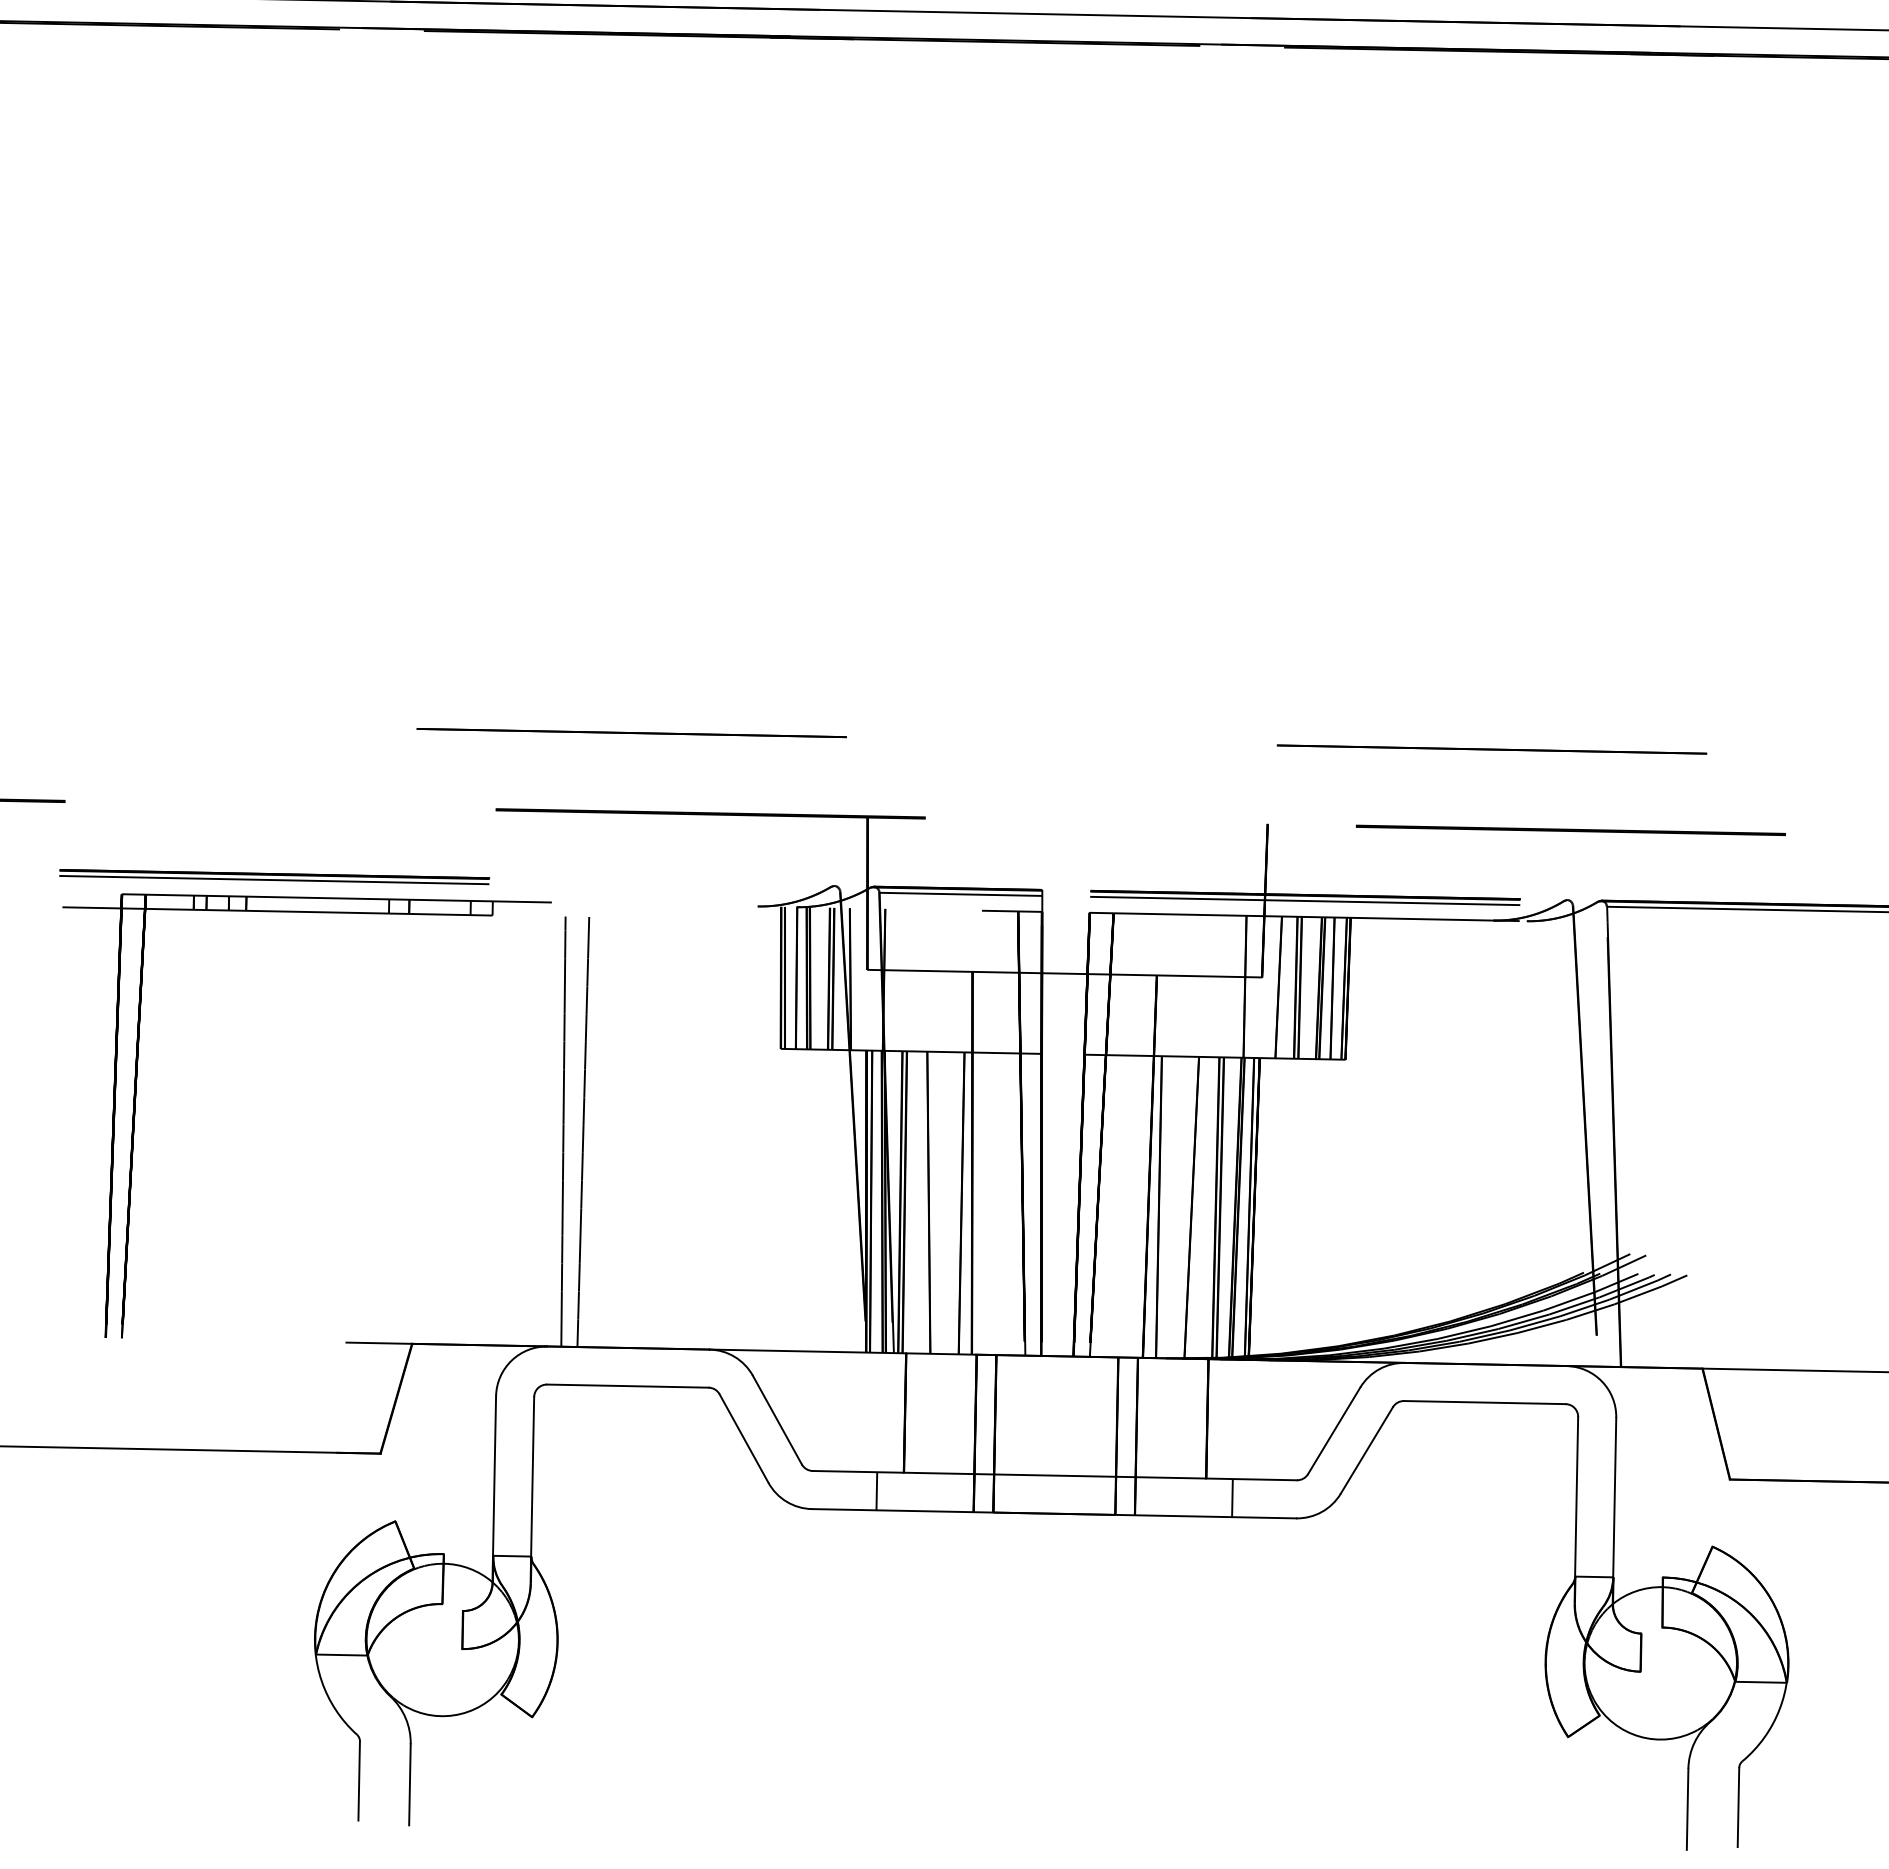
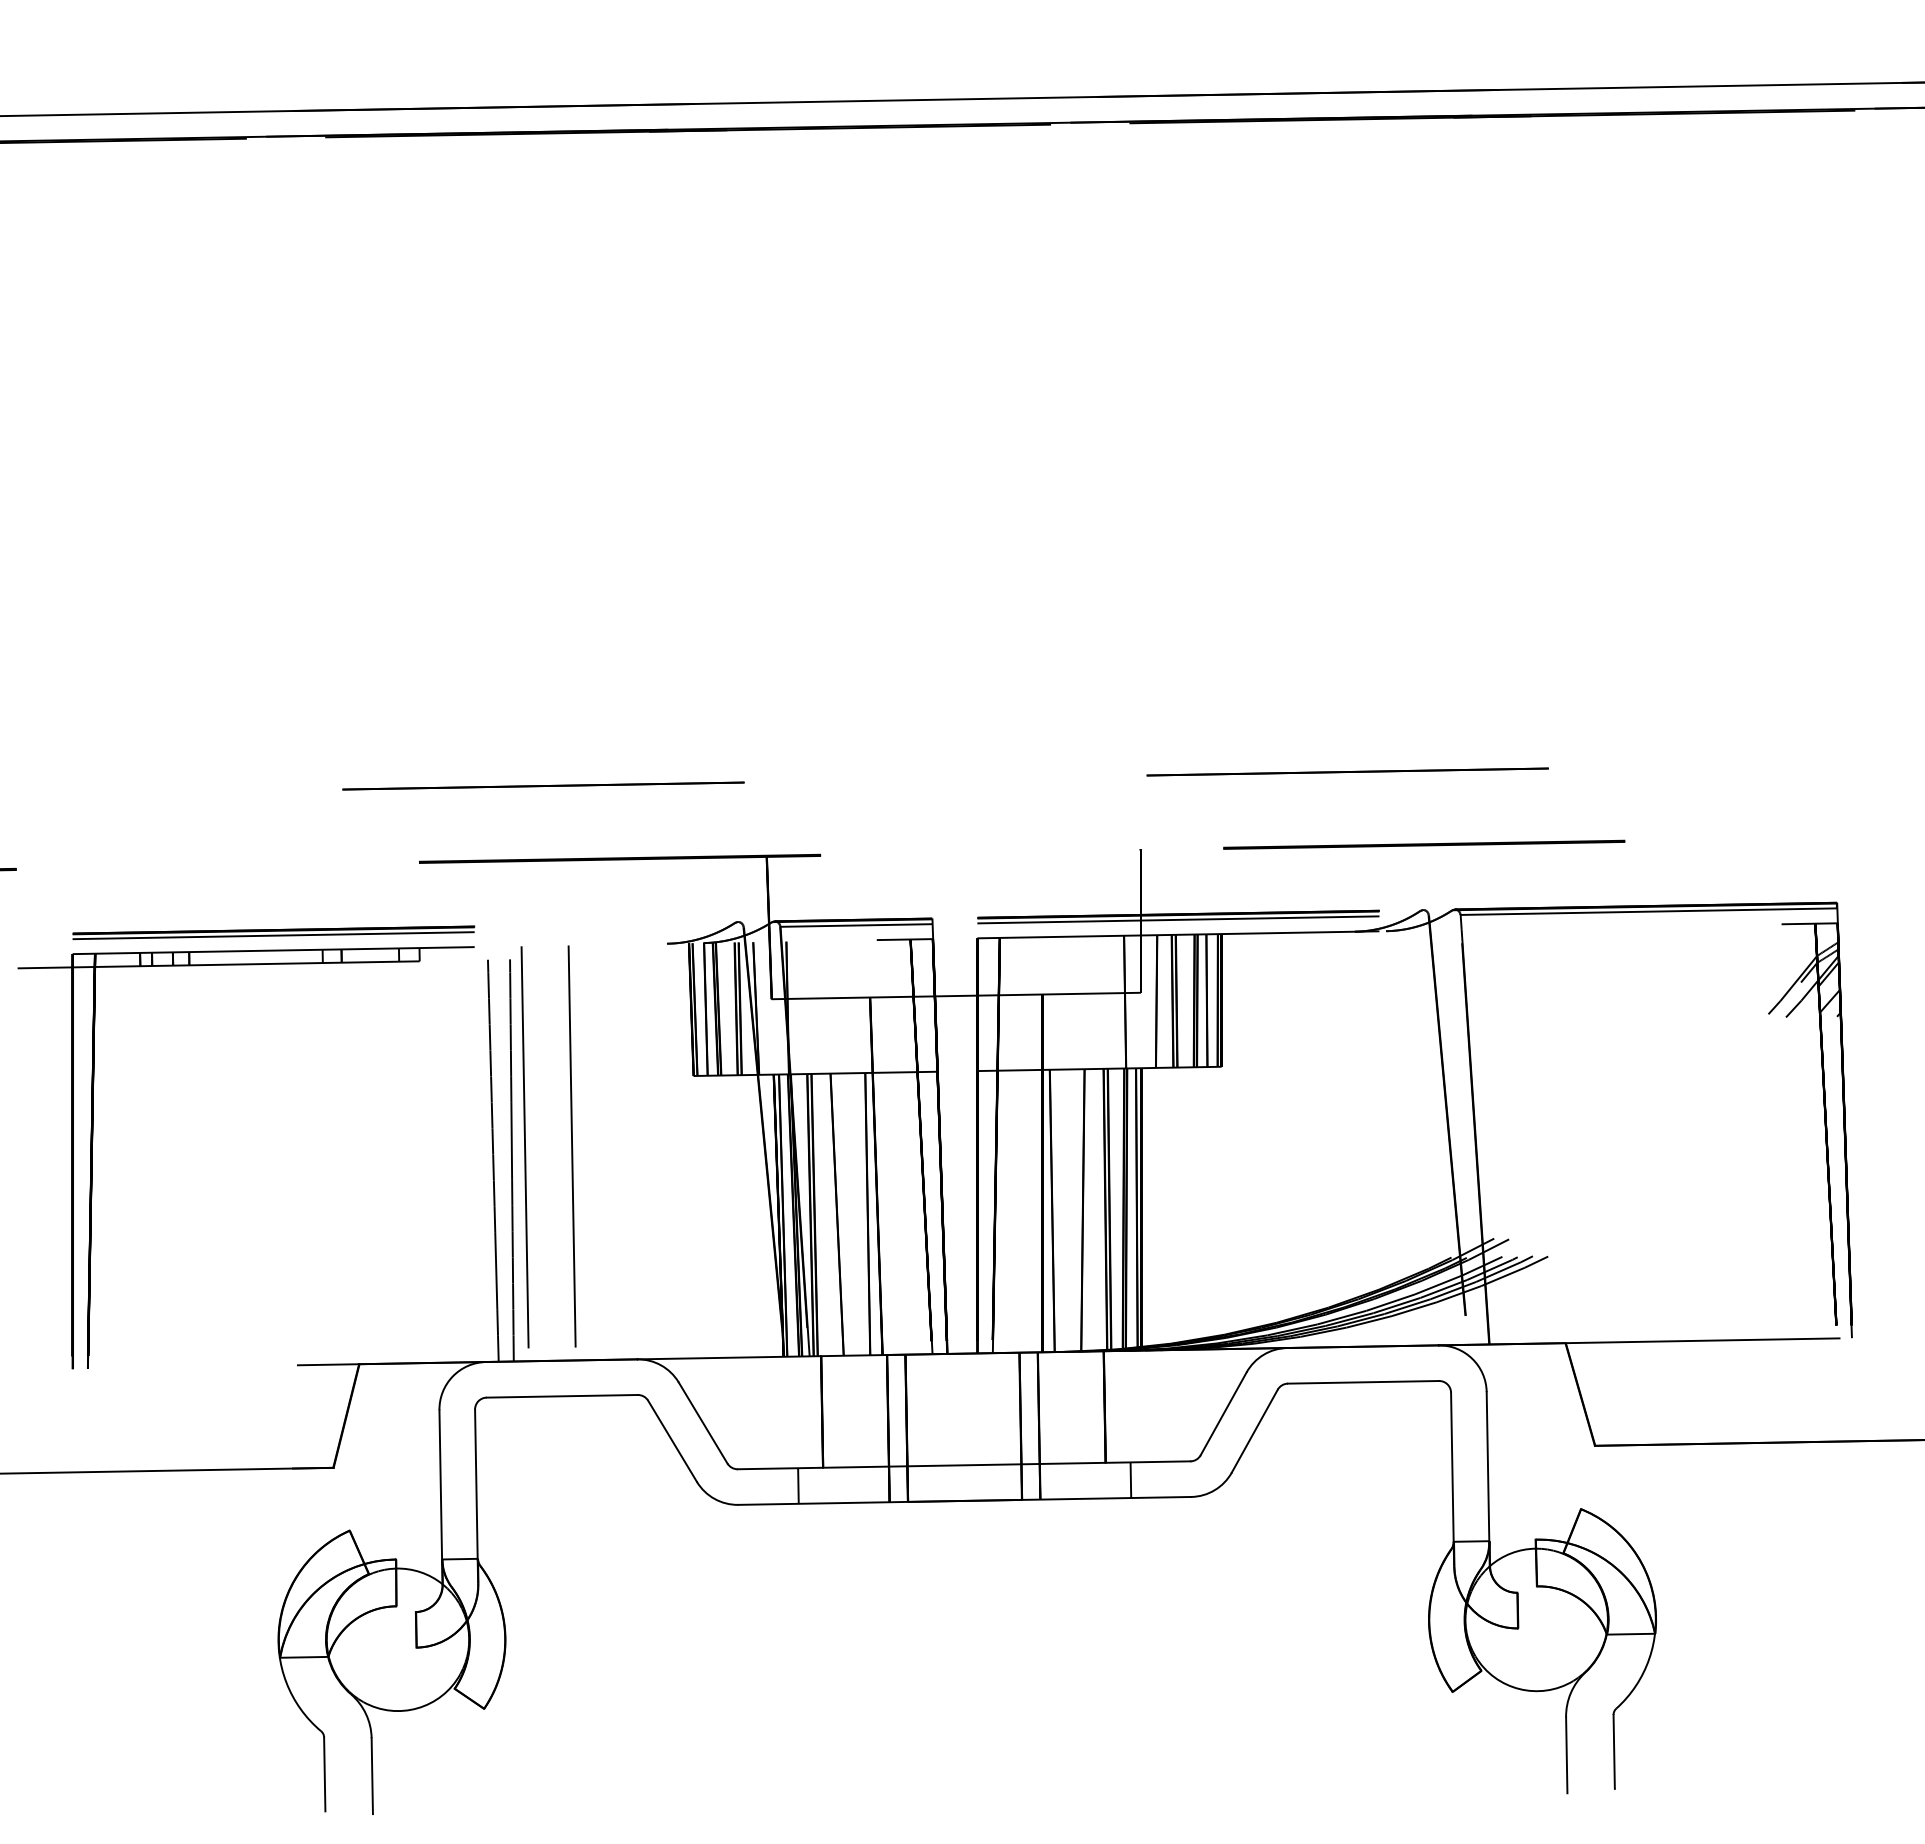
part: (274, 876) -> (273, 932), moved
line: (597, 1125) -> (524, 1153), added
line: (647, 1125) -> (571, 1152), added

